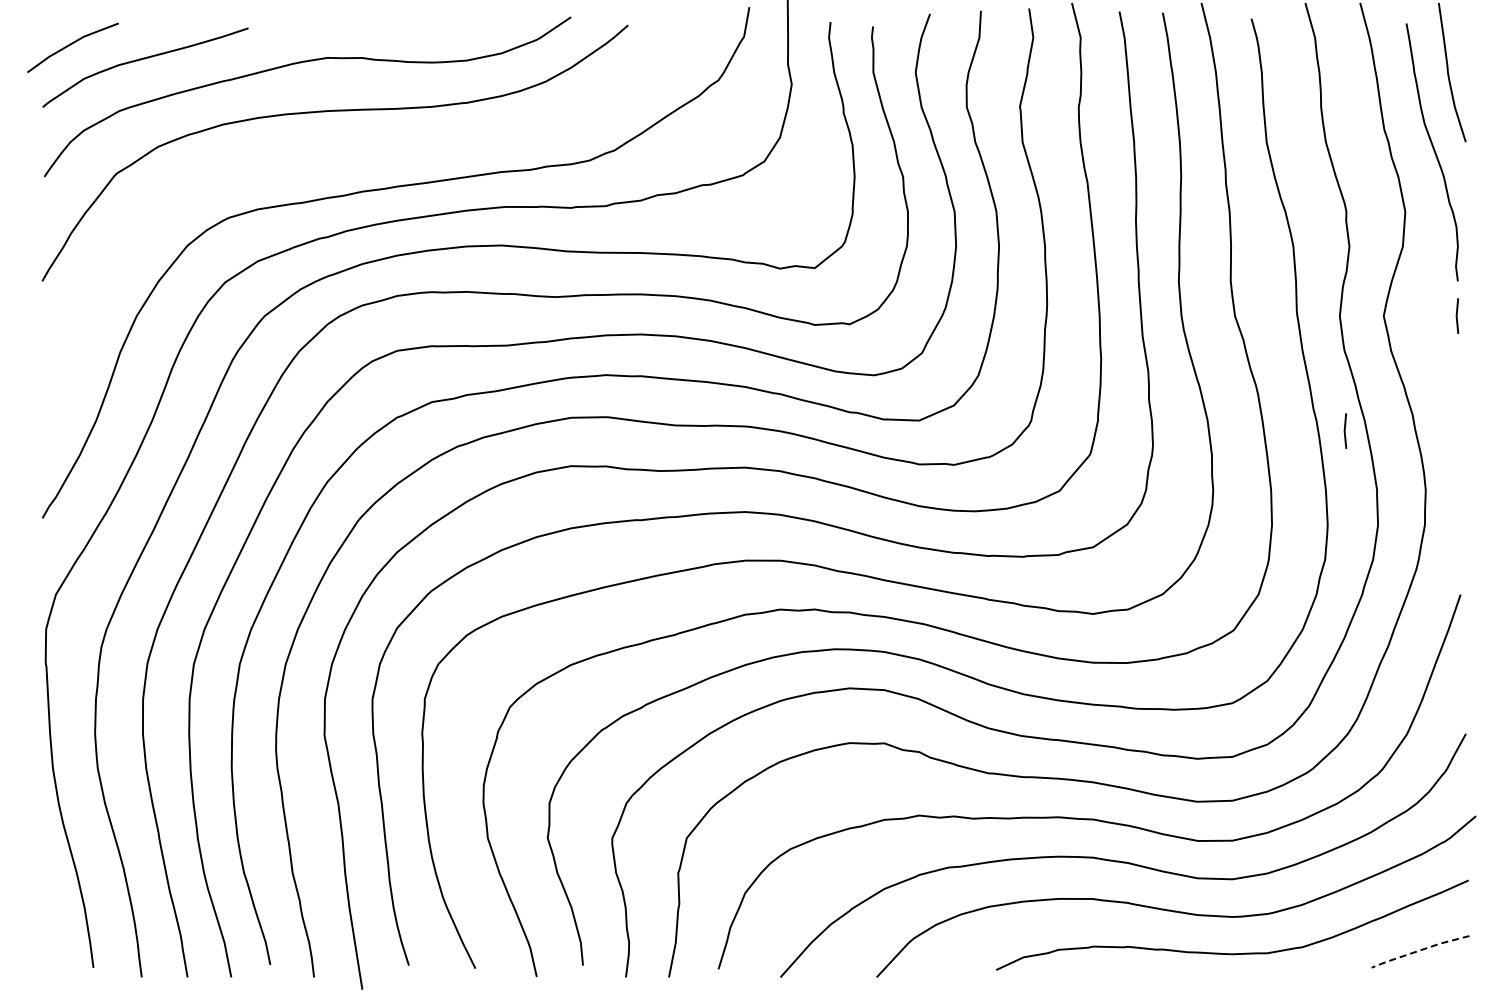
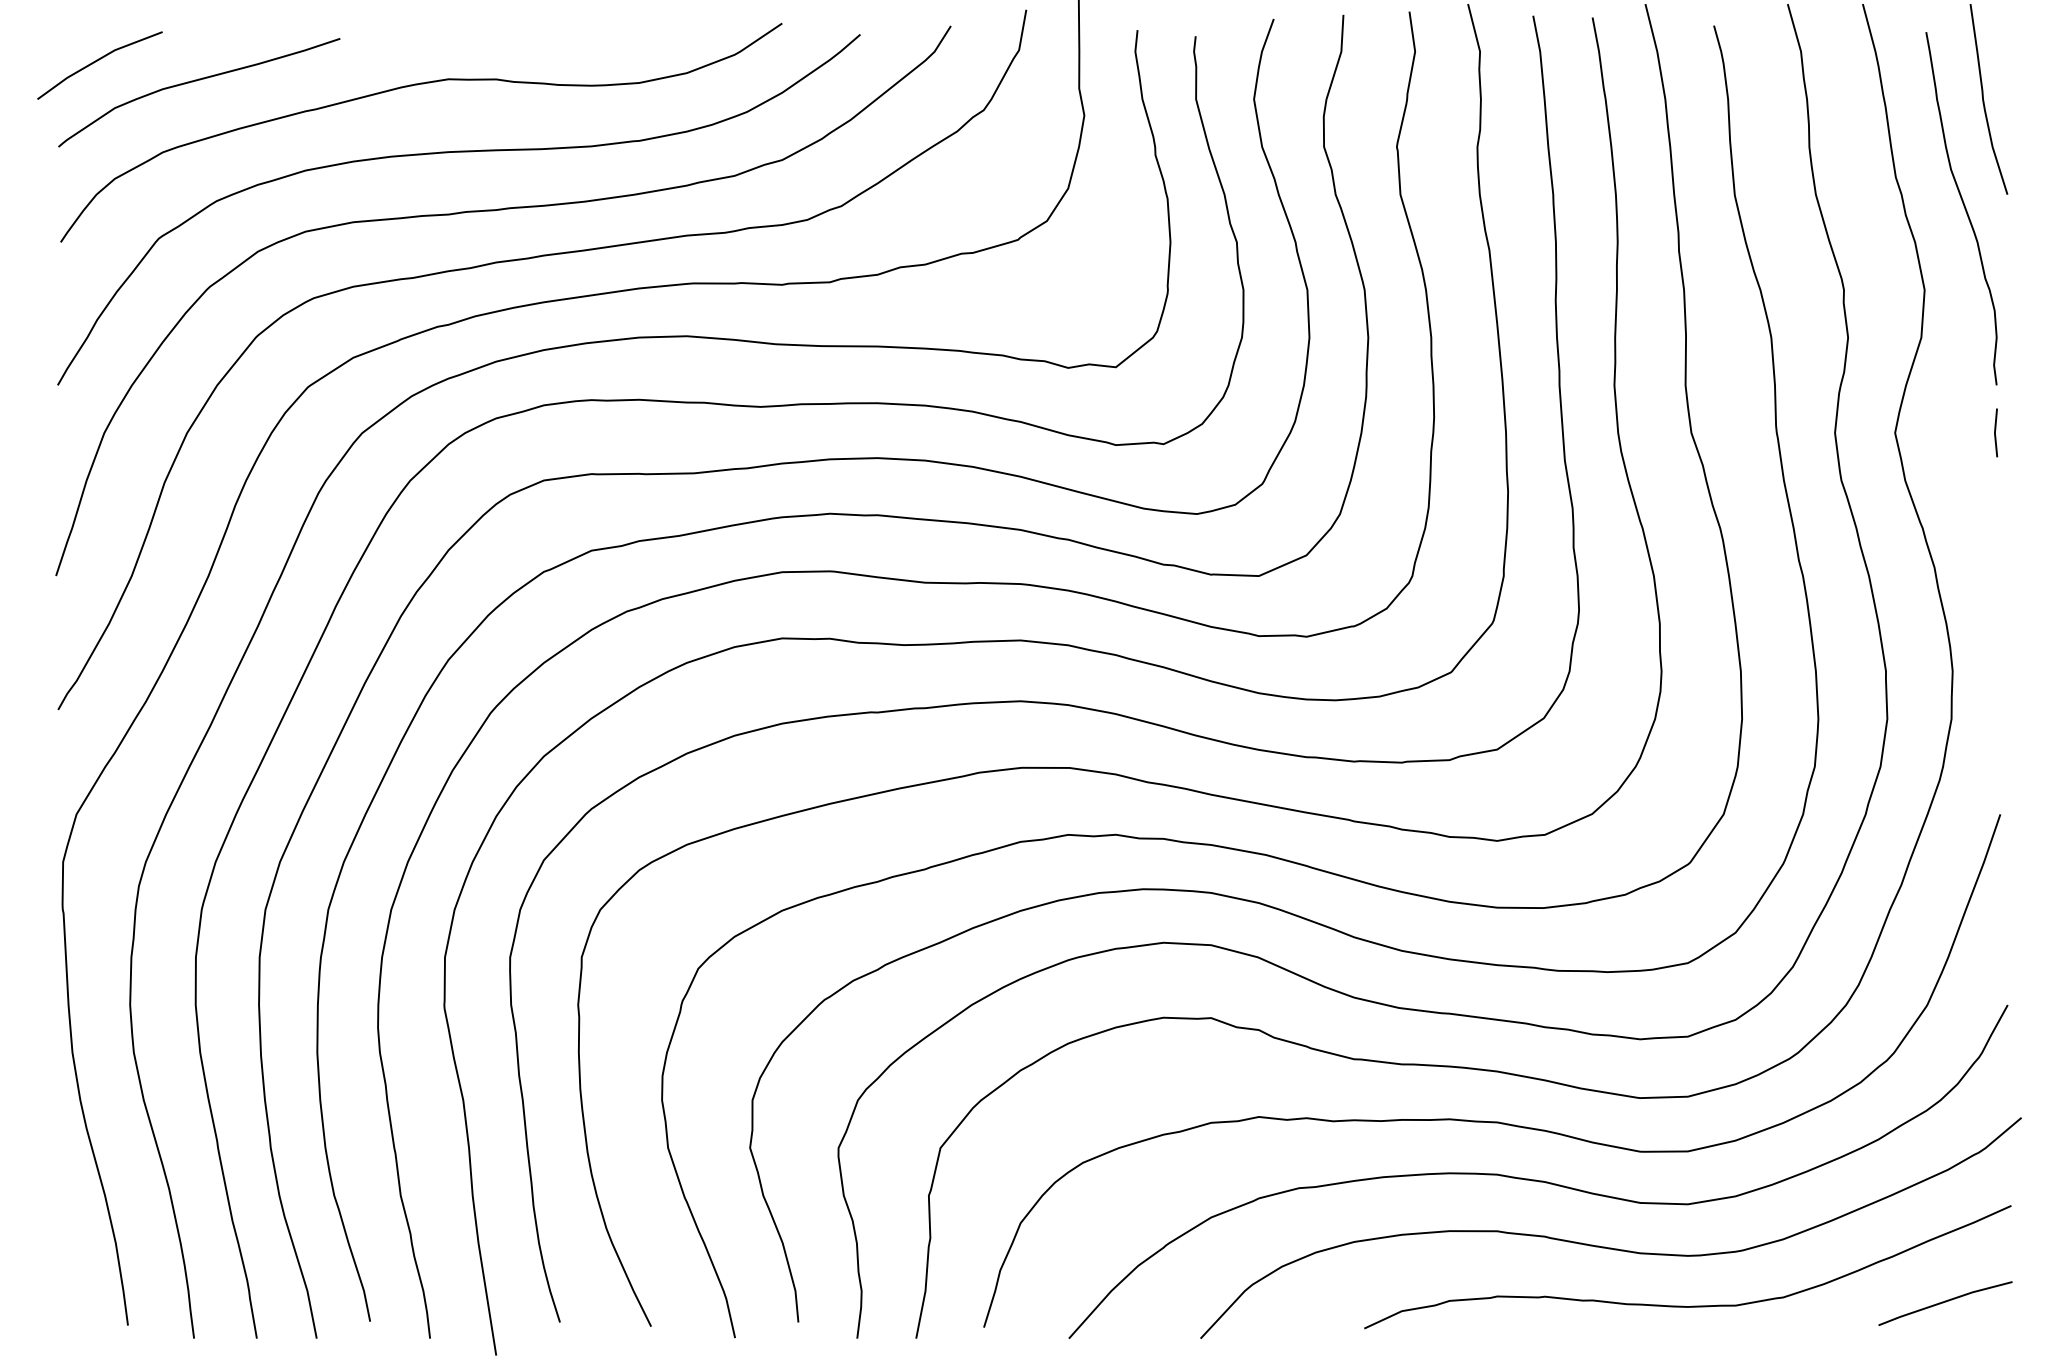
curve: (363, 154) -> (497, 211), added
line: (1345, 430) -> (1842, 589), removed
line: (1419, 950) -> (1944, 1301), dashed -> solid

